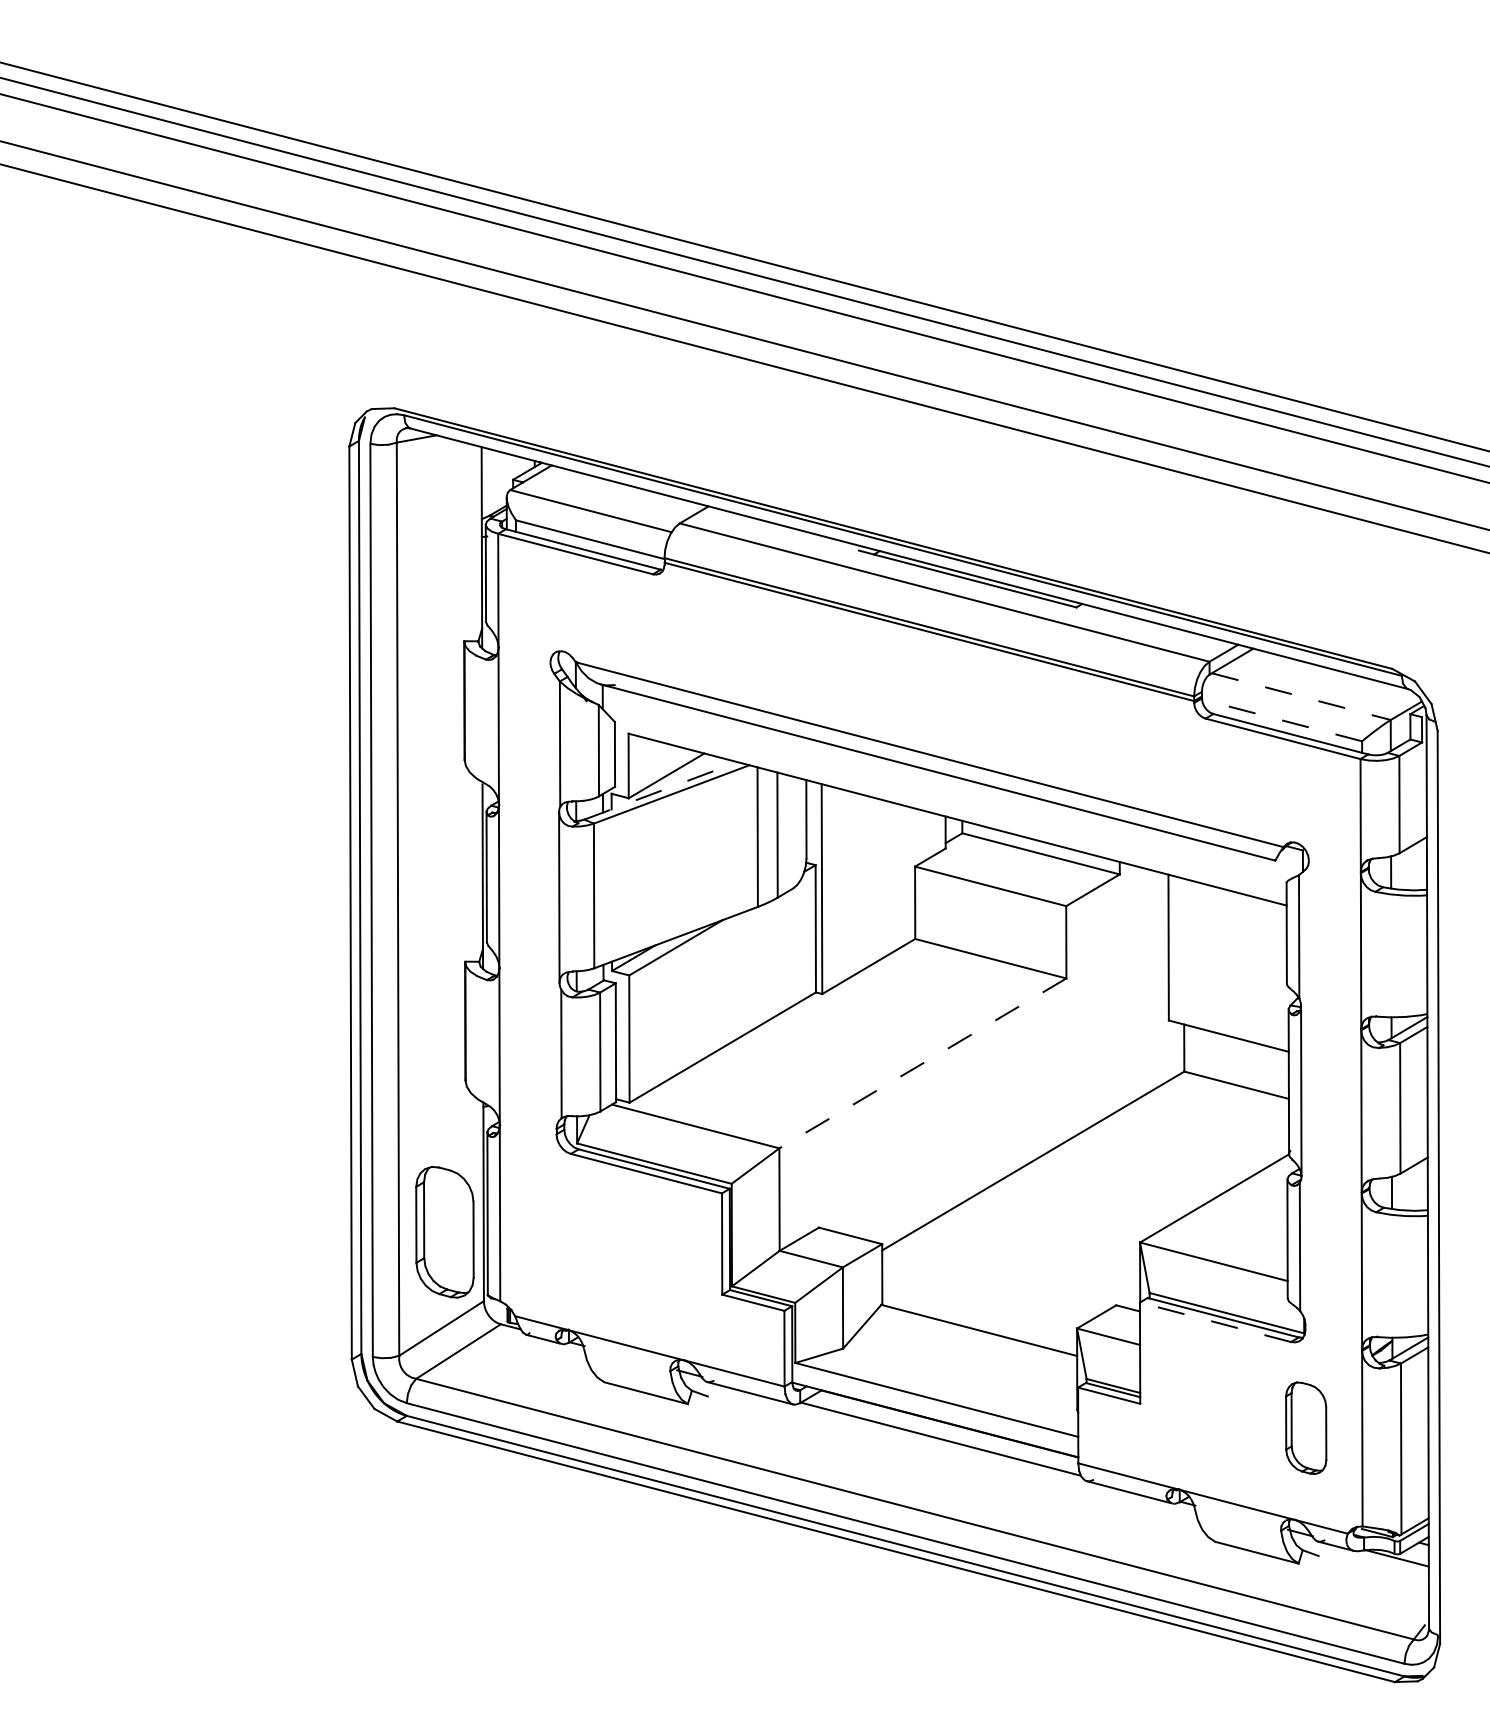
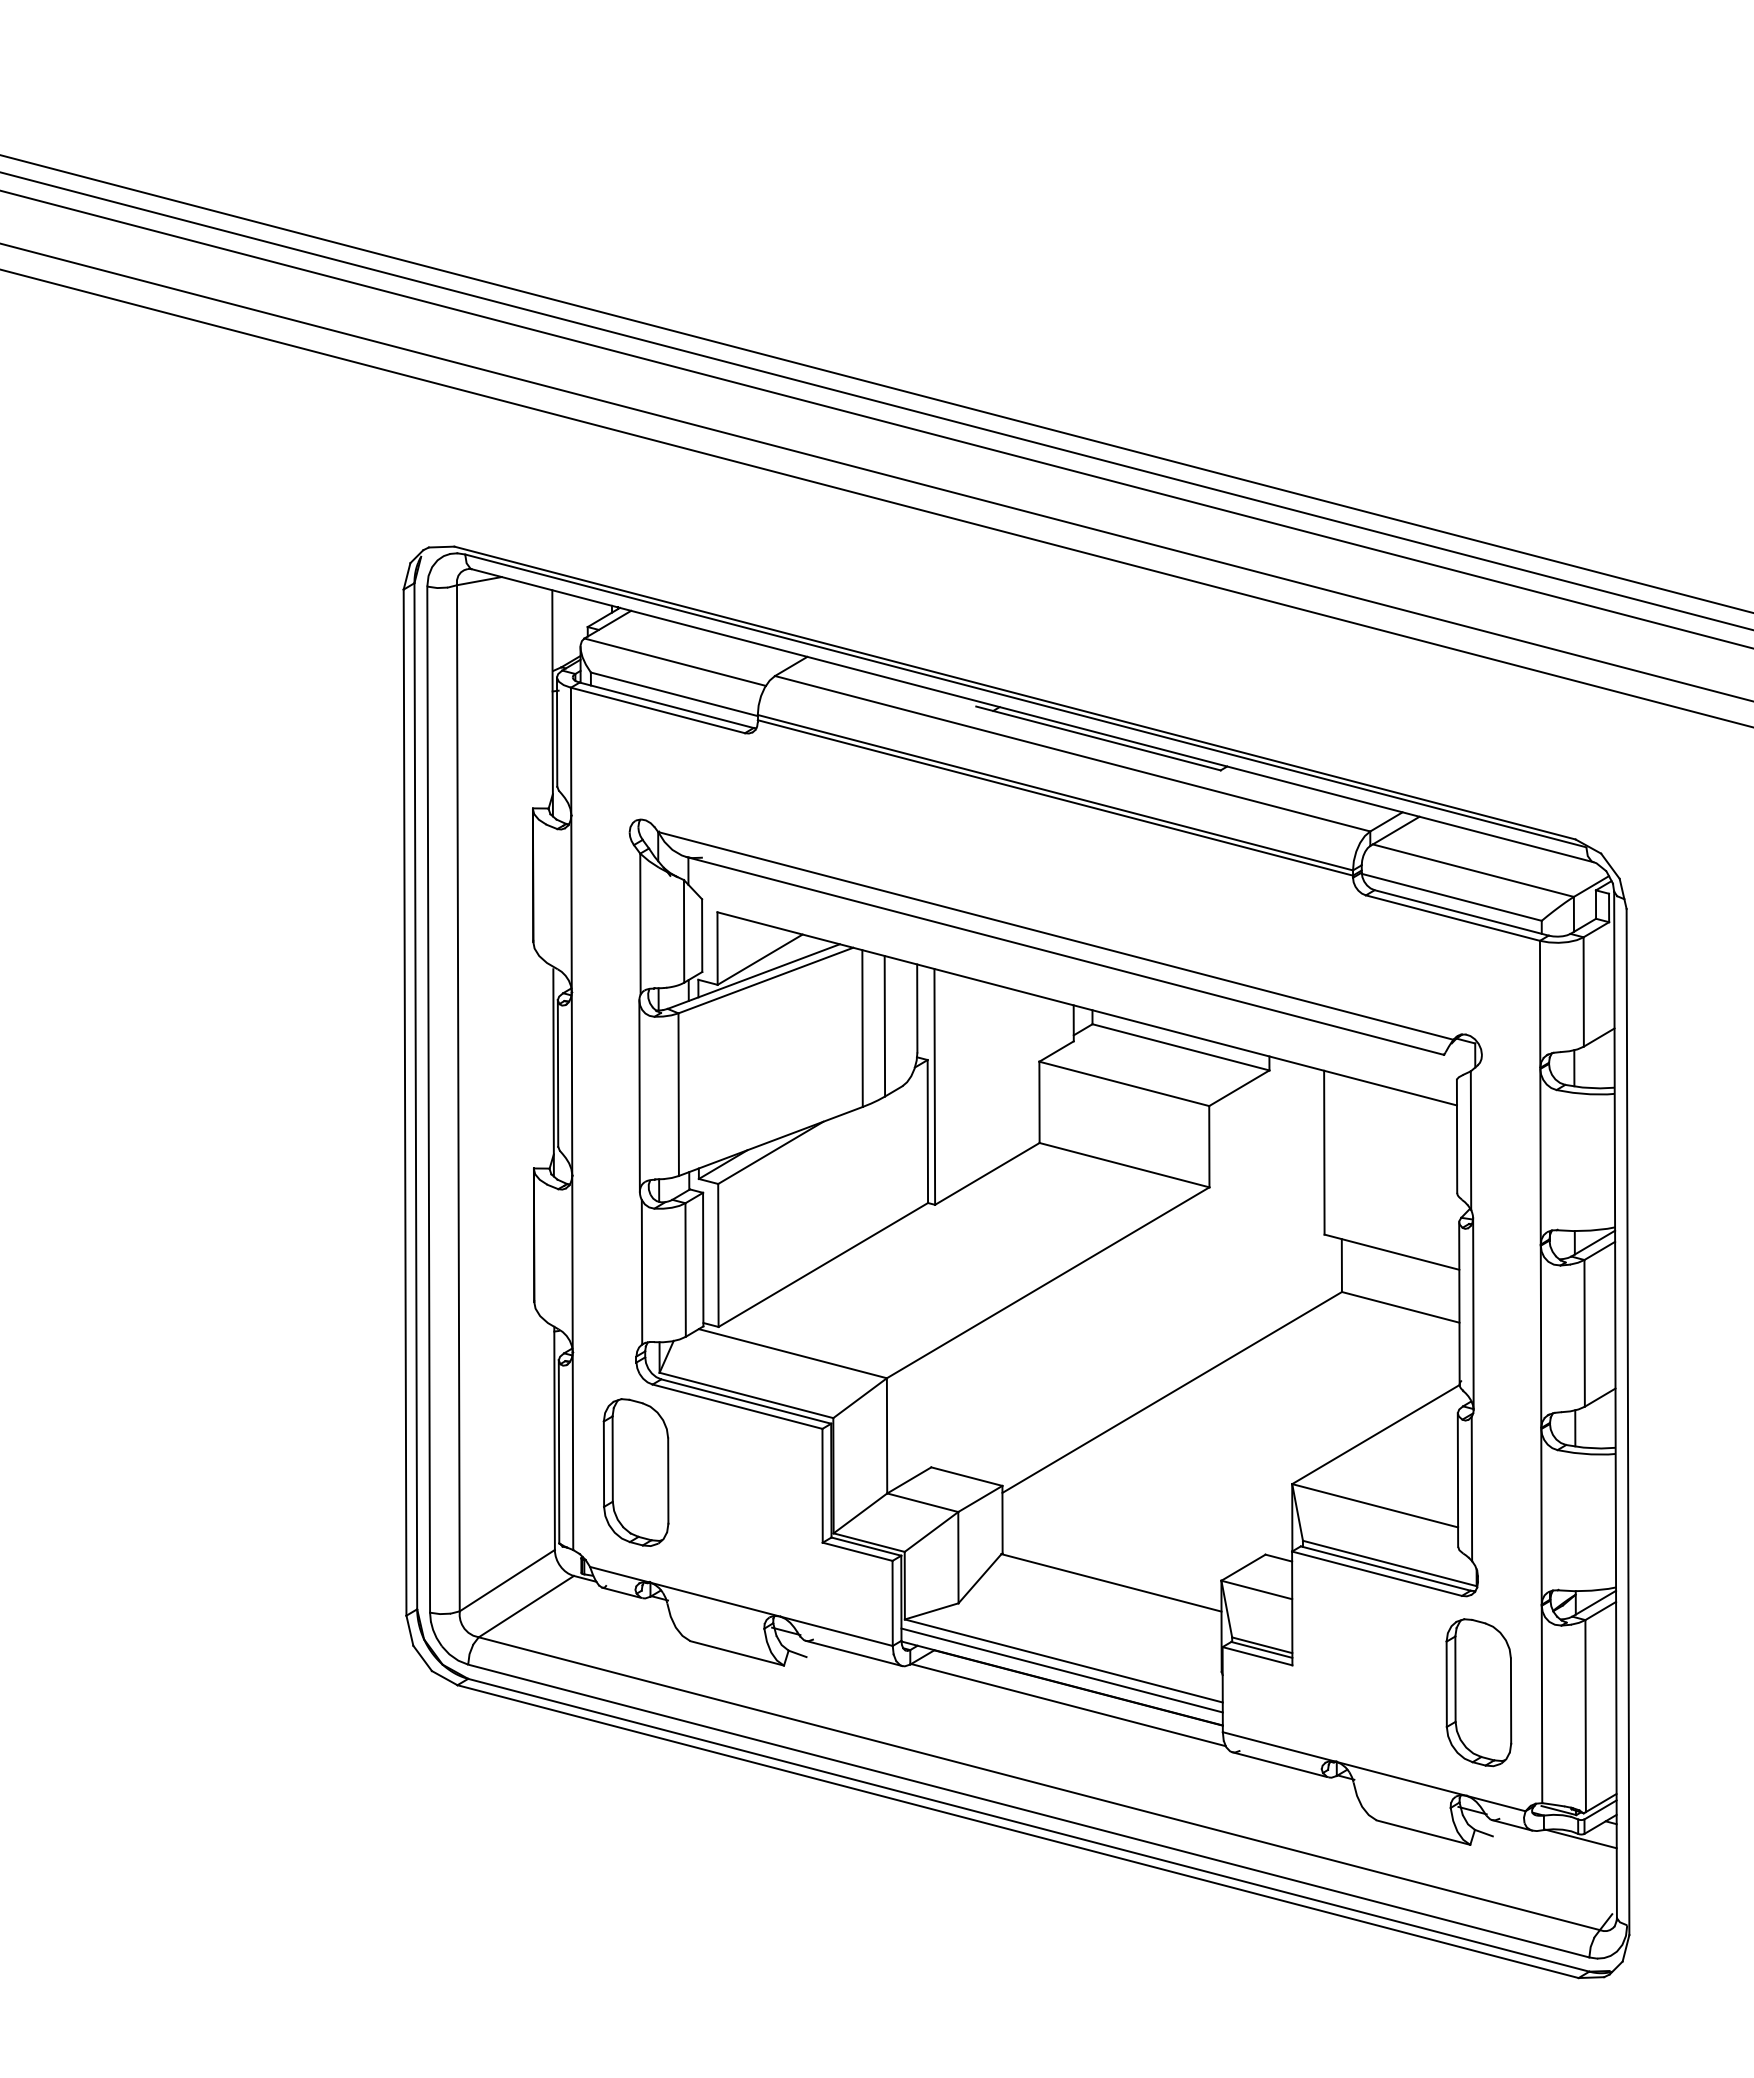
line: (1301, 696) -> (1473, 870), dashed -> solid
line: (1281, 720) -> (1451, 897), dashed -> solid
line: (660, 790) -> (753, 976), dashed -> solid
line: (922, 1064) -> (1047, 1283), dashed -> solid
part: (444, 1232) -> (635, 1472), moved
line: (1215, 1322) -> (1377, 1573), dashed -> solid
line: (934, 1408) -> (1061, 1670), added
part: (1305, 1427) -> (1478, 1692), size x1.43

